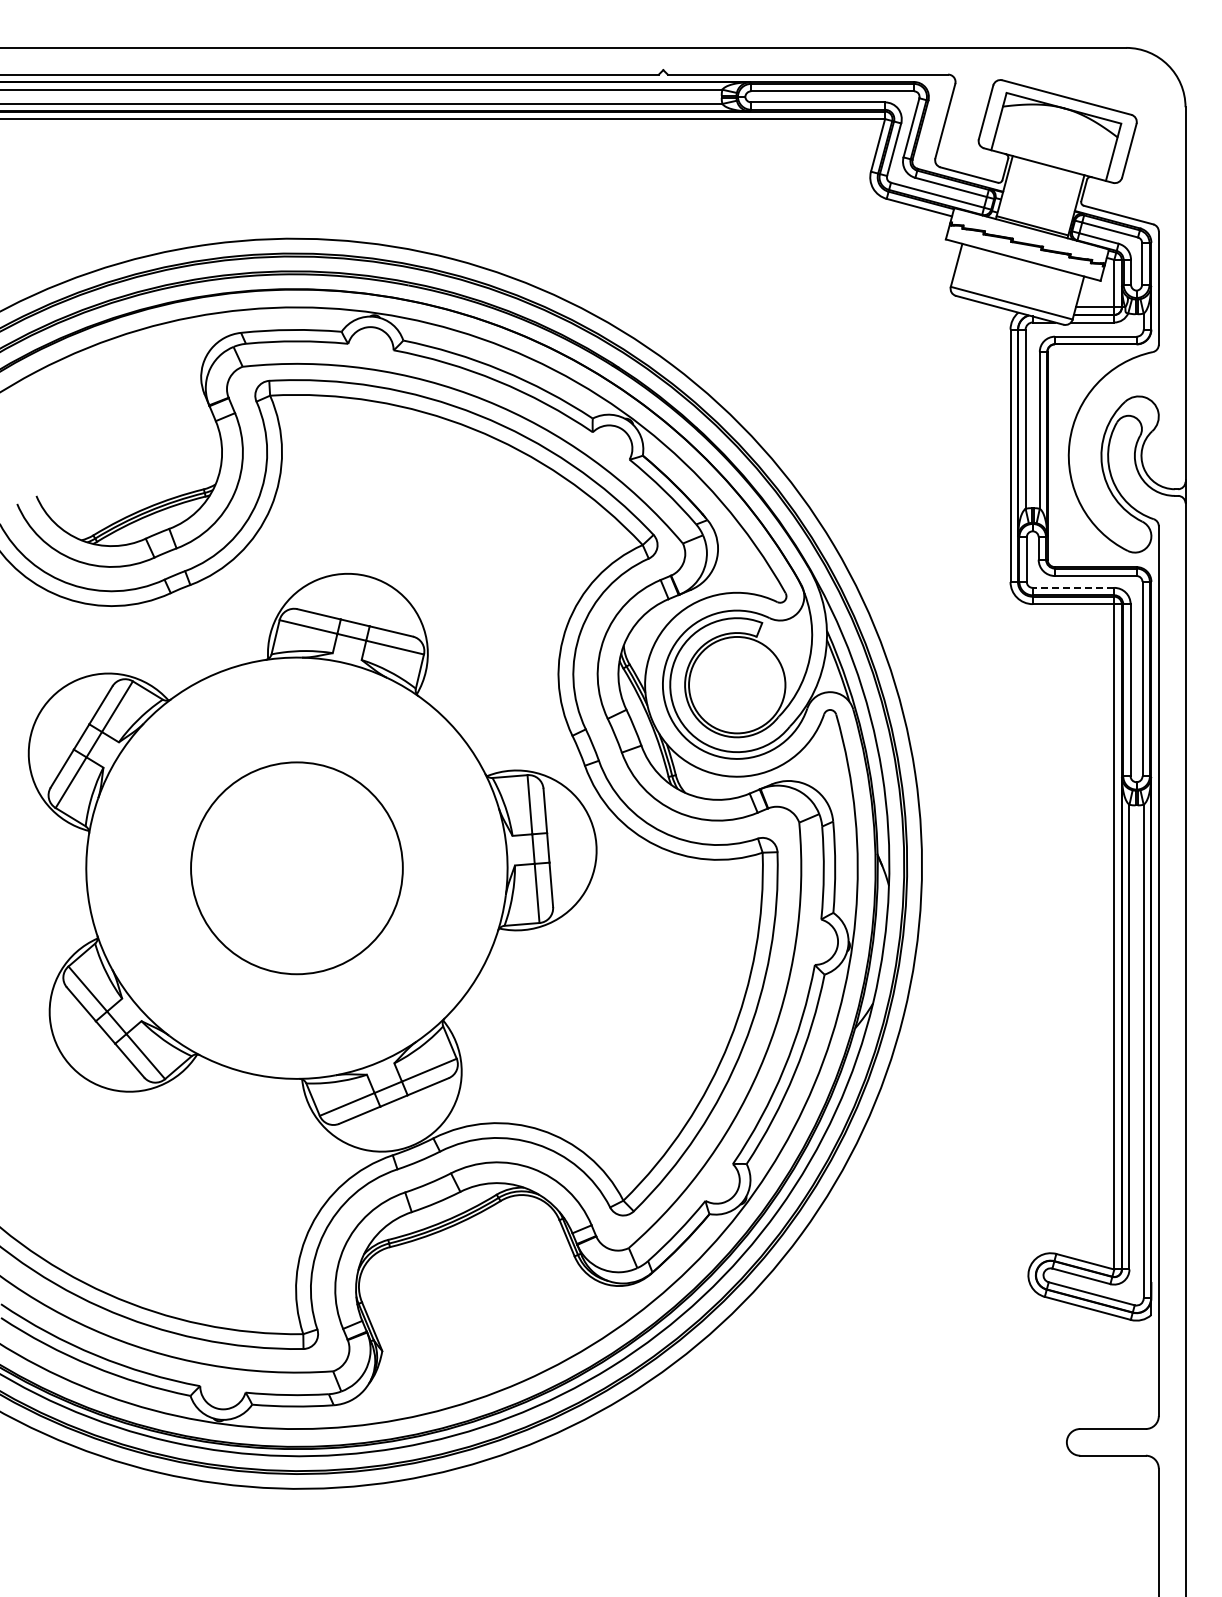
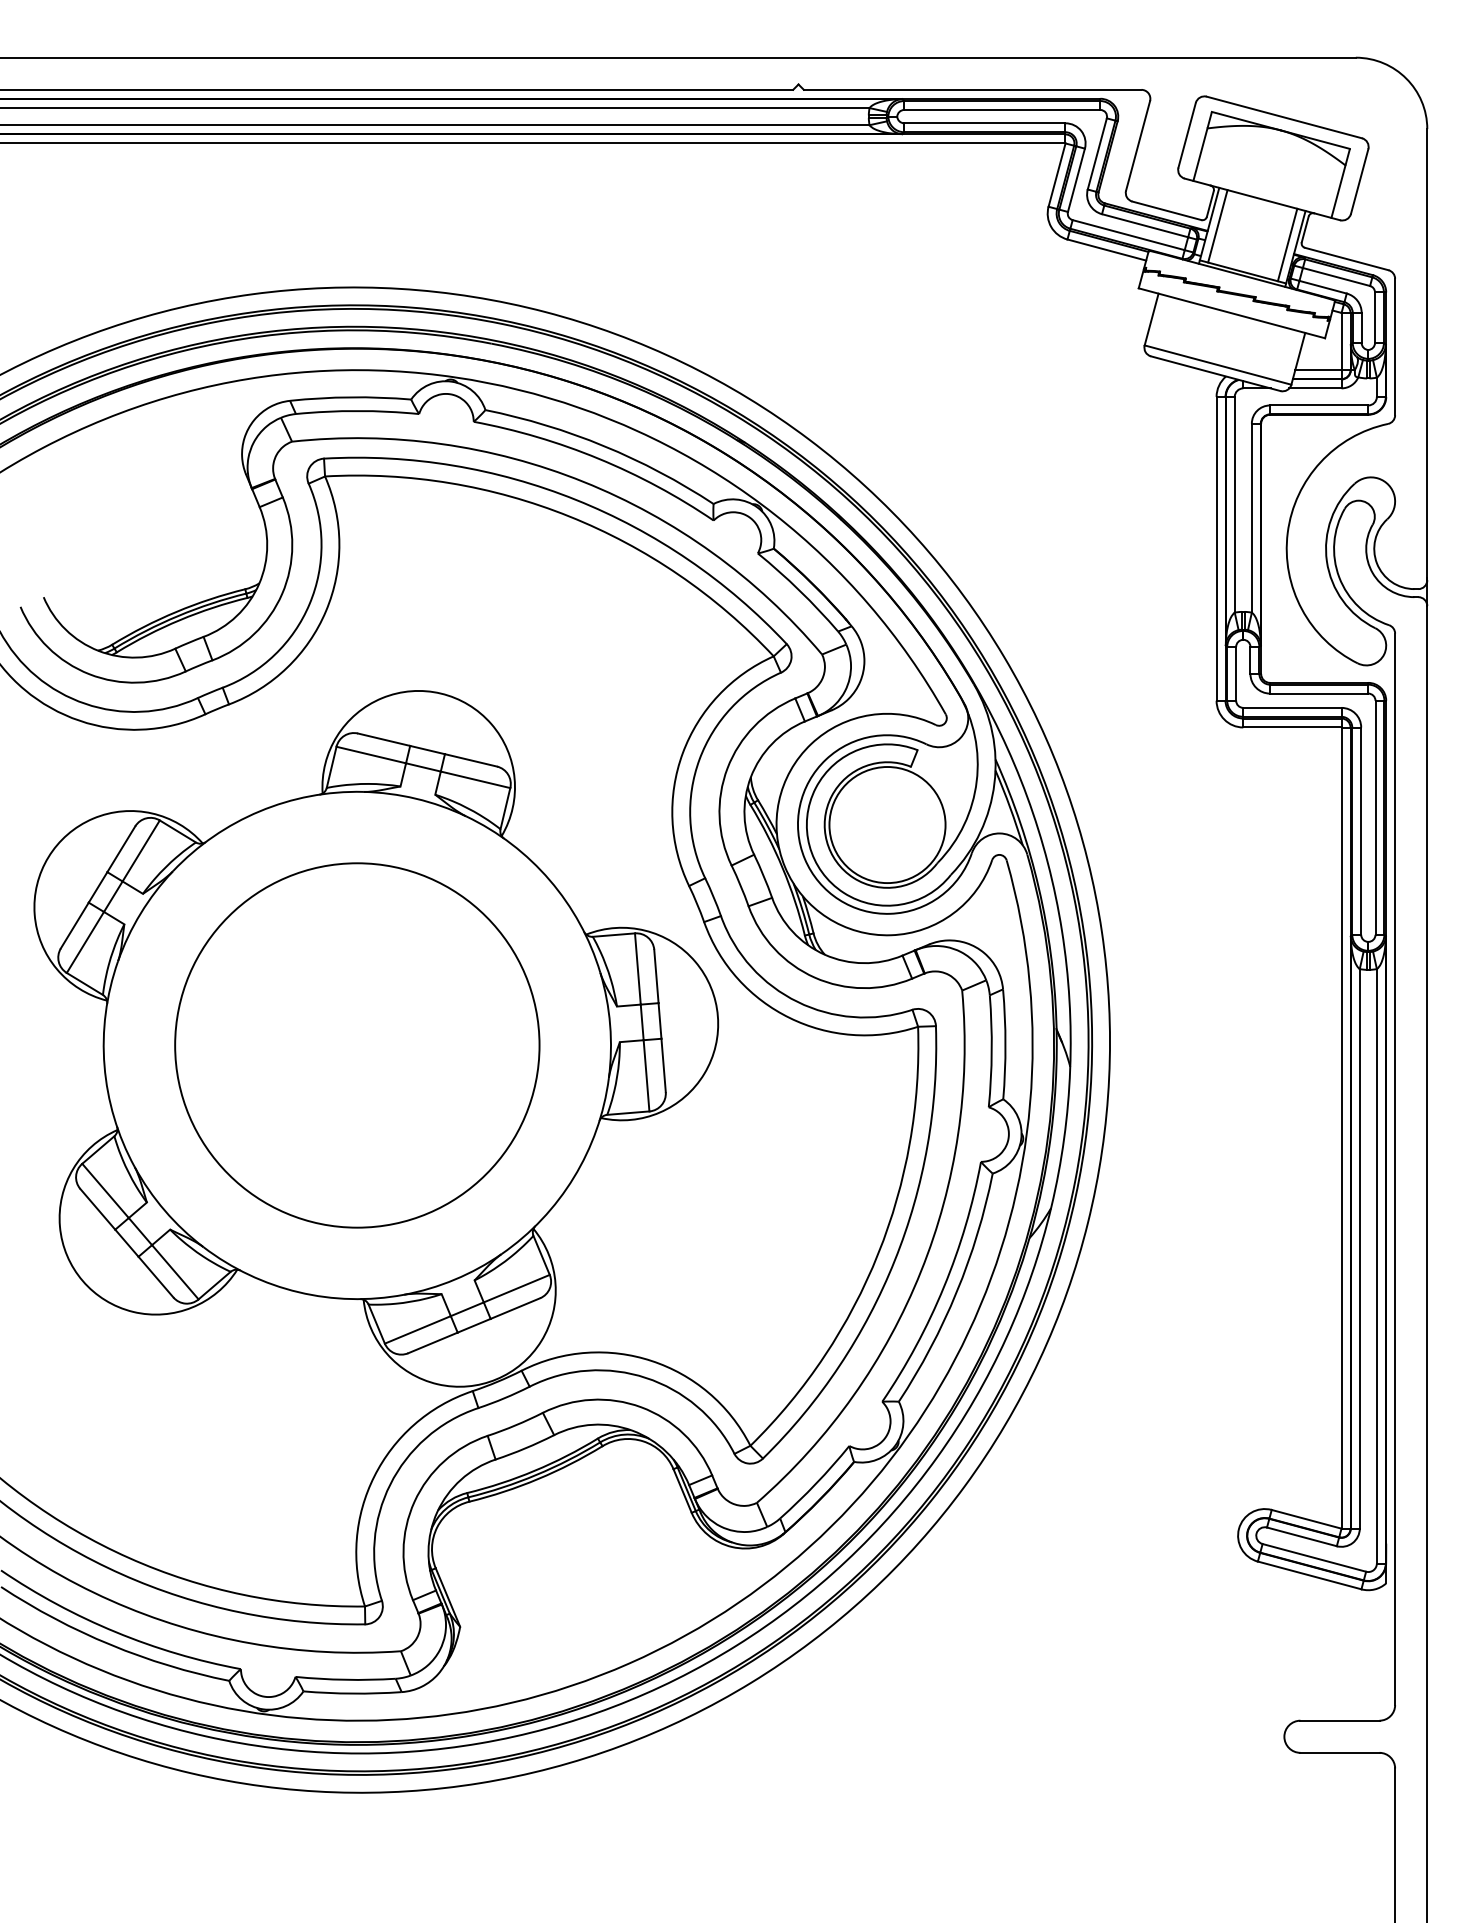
line: (1011, 187) -> (1217, 225), added
line: (1069, 203) -> (1287, 245), added
line: (1073, 587) -> (1292, 707), dashed -> solid
circle: (296, 868) -> (356, 1045), size x1.43

